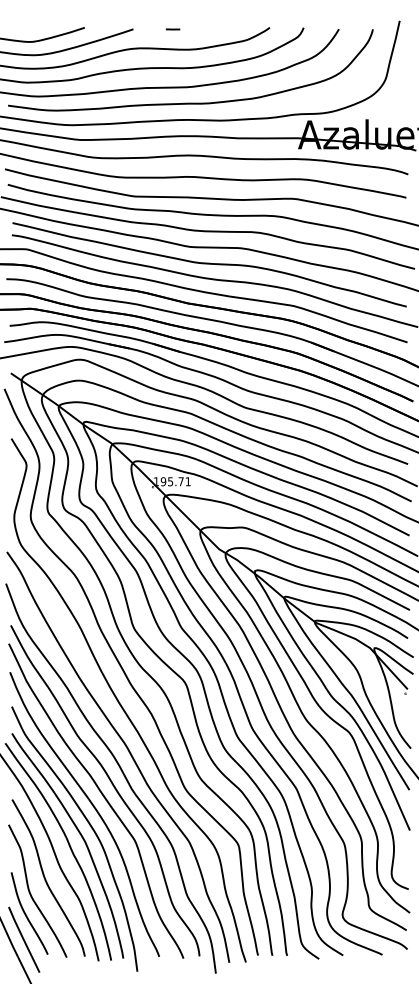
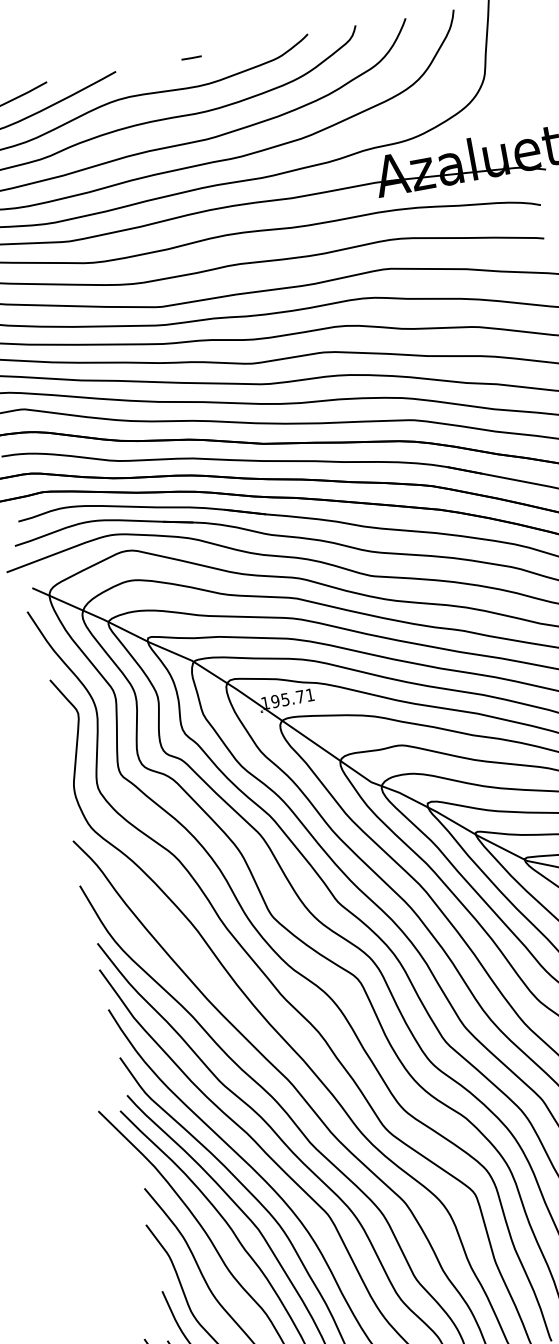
line: (173, 29) -> (192, 57), moved

